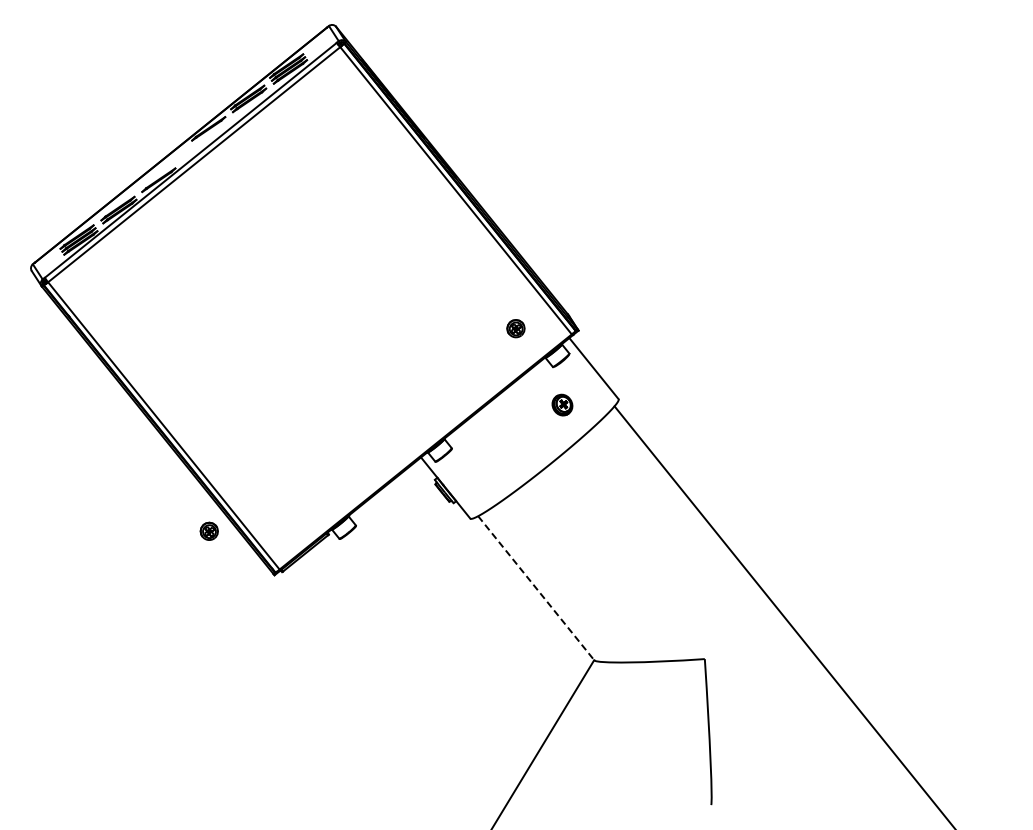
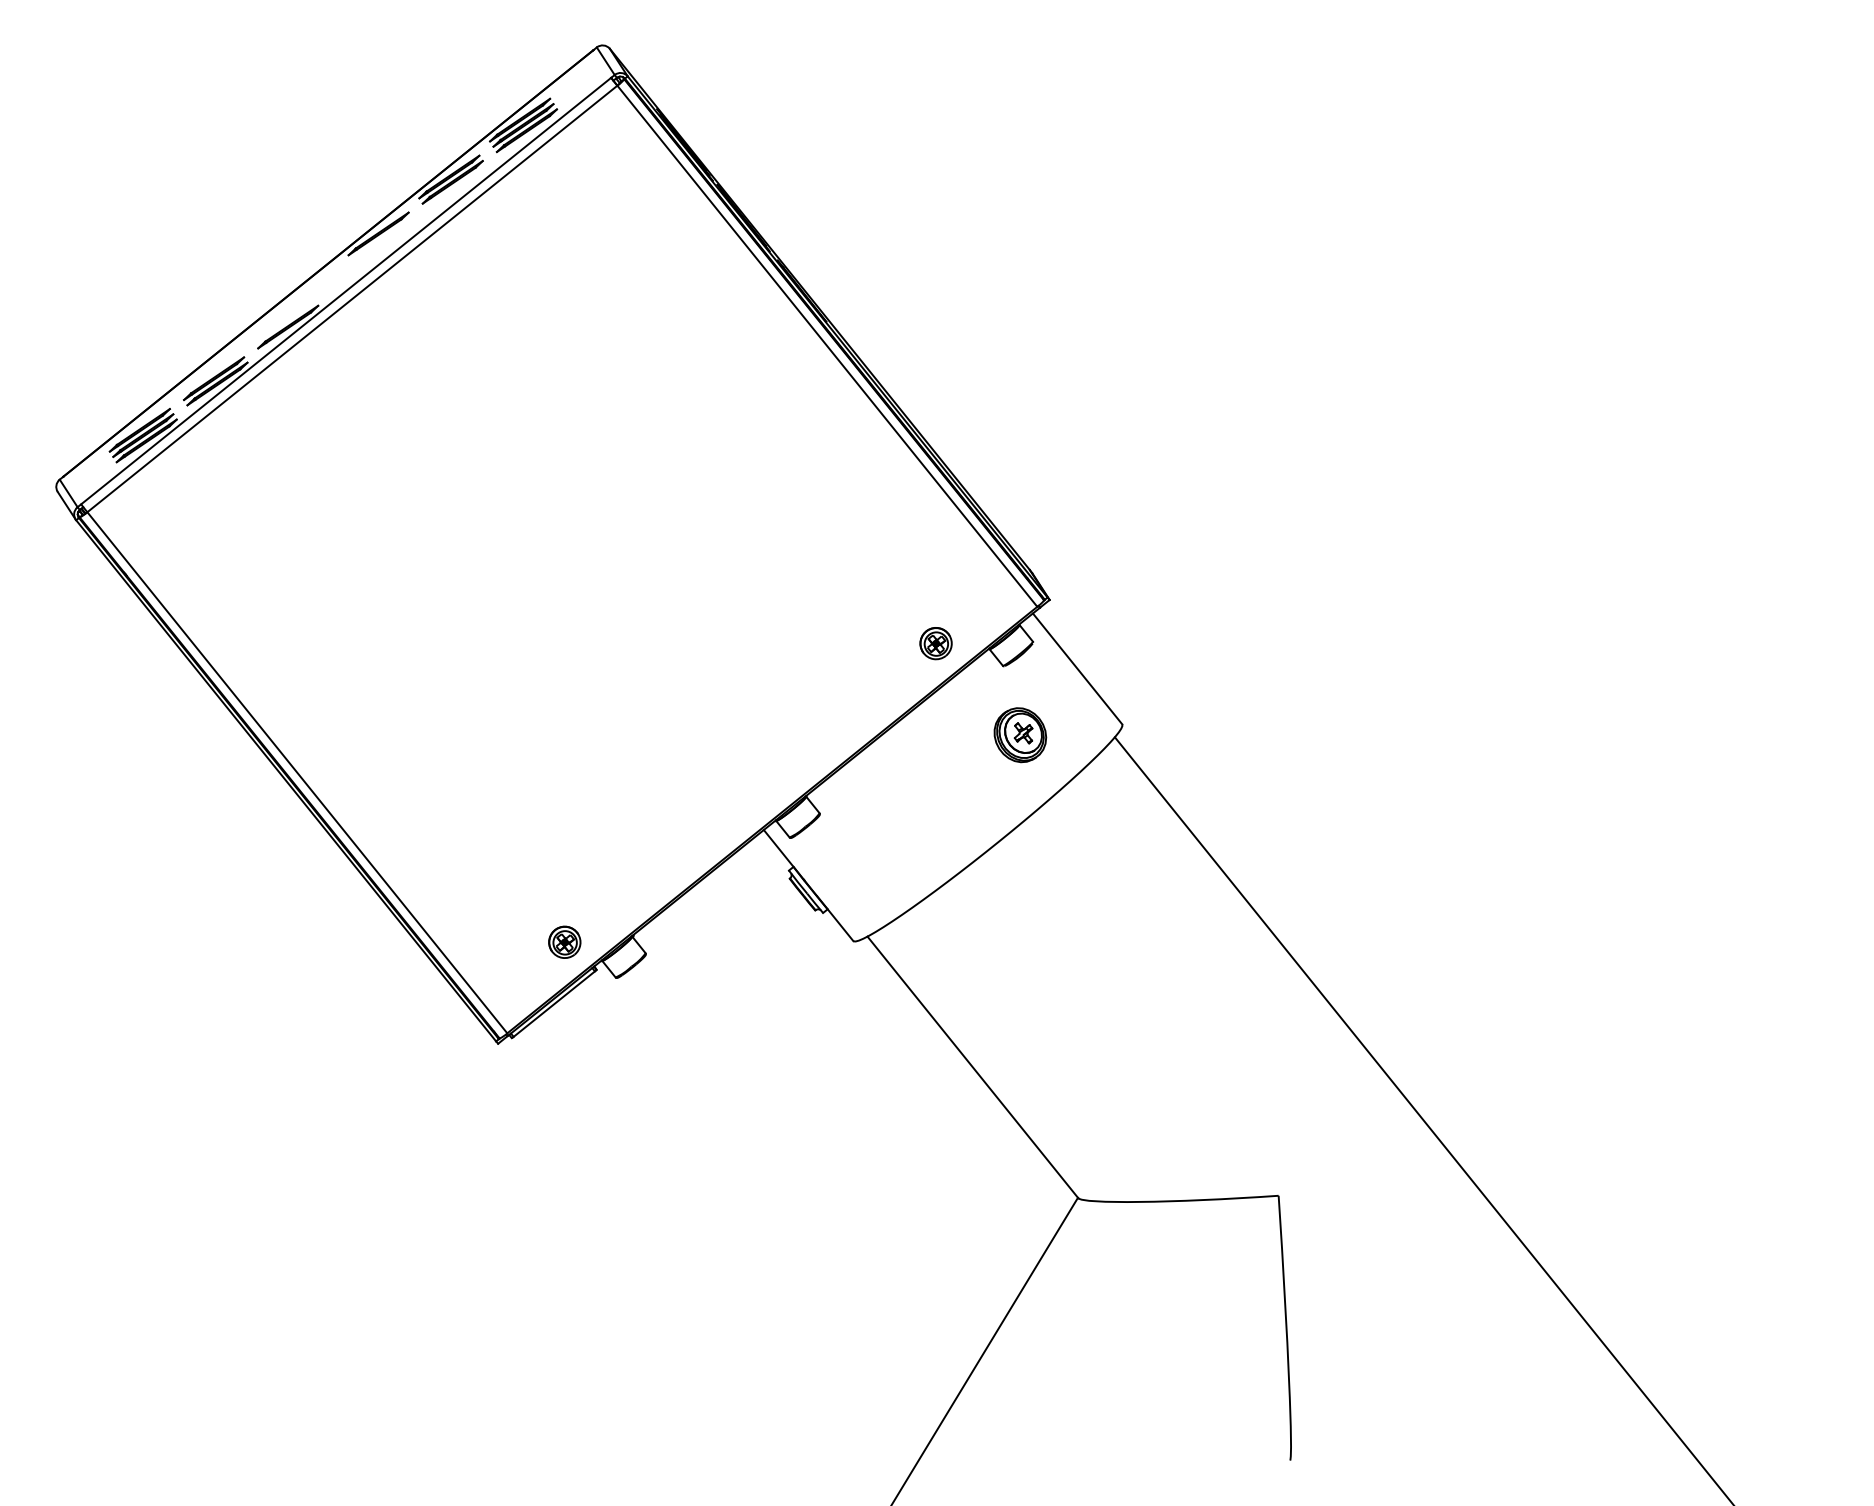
part: (515, 328) -> (935, 643), moved
part: (562, 404) -> (1020, 733), size x1.43
part: (208, 530) -> (563, 940), moved
line: (536, 588) -> (973, 1067), dashed -> solid

